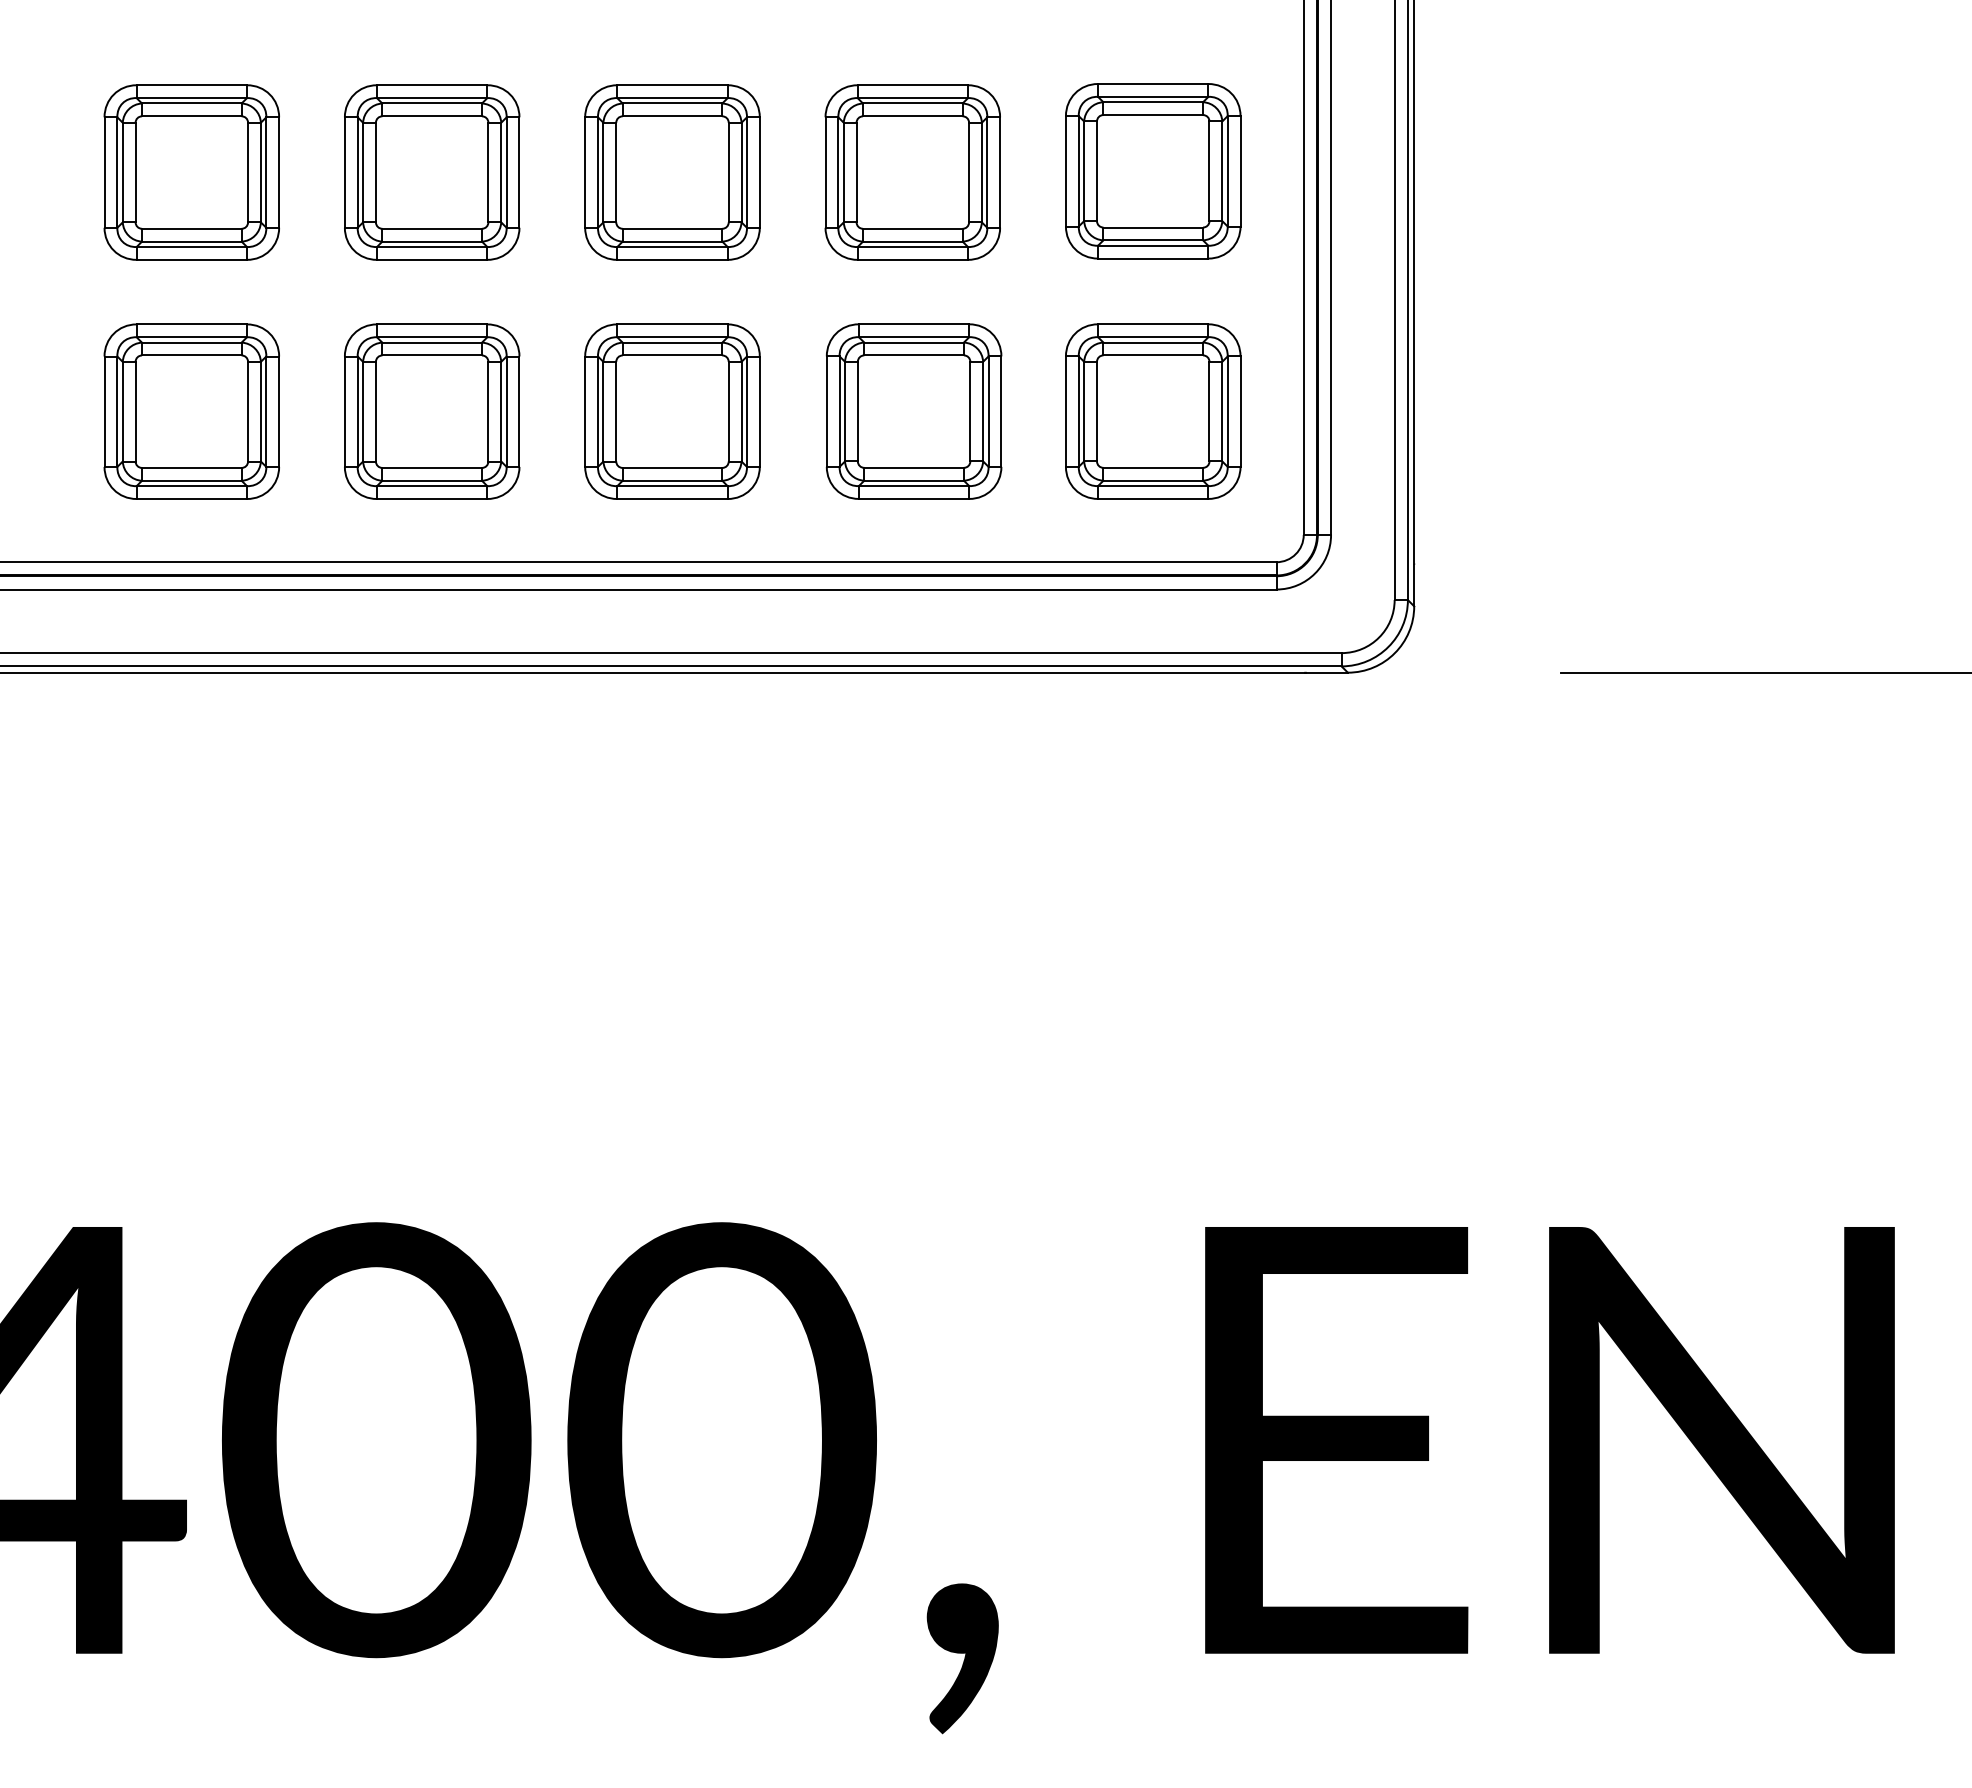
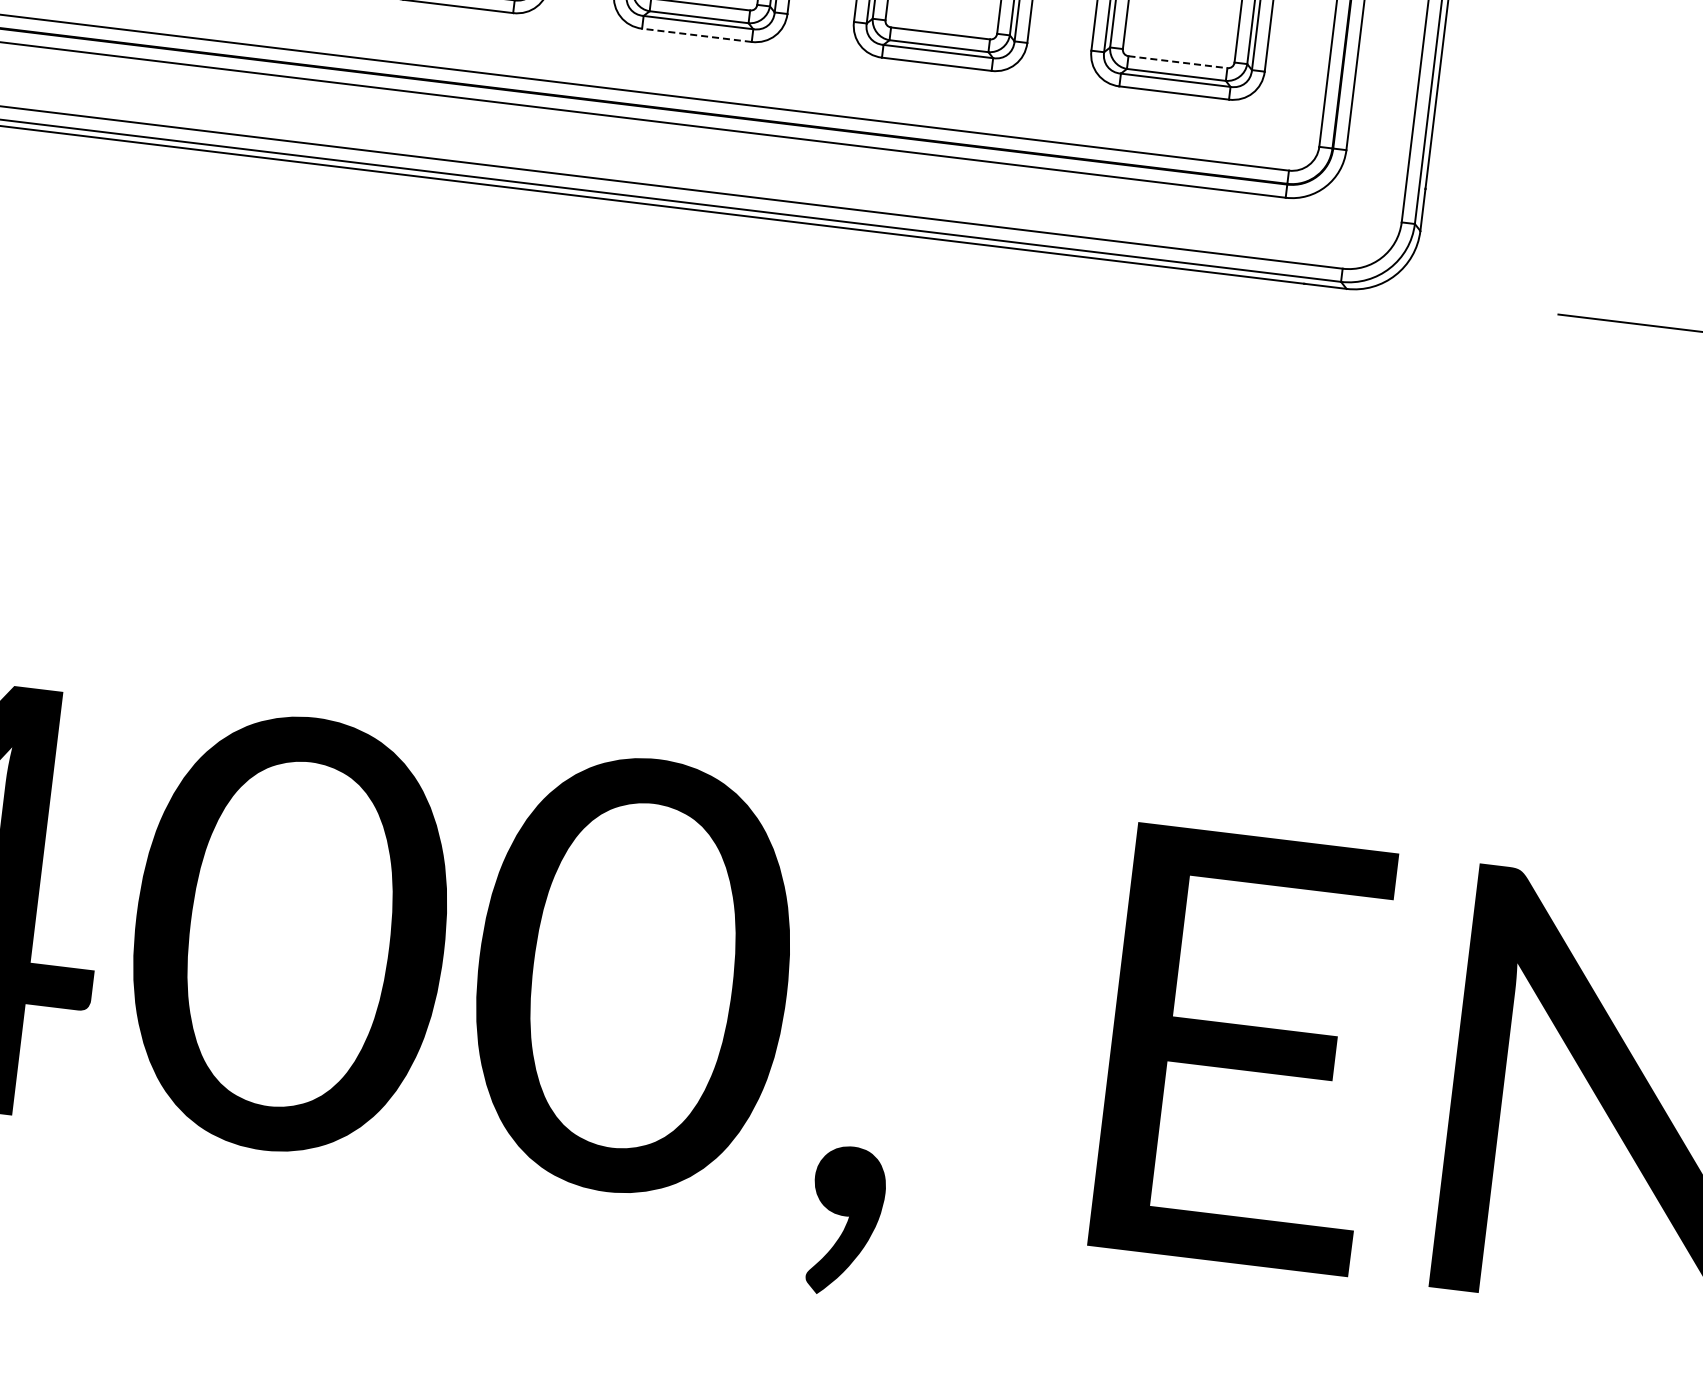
line: (1153, 467) -> (1178, 61), solid -> dashed
line: (672, 499) -> (696, 35), solid -> dashed

